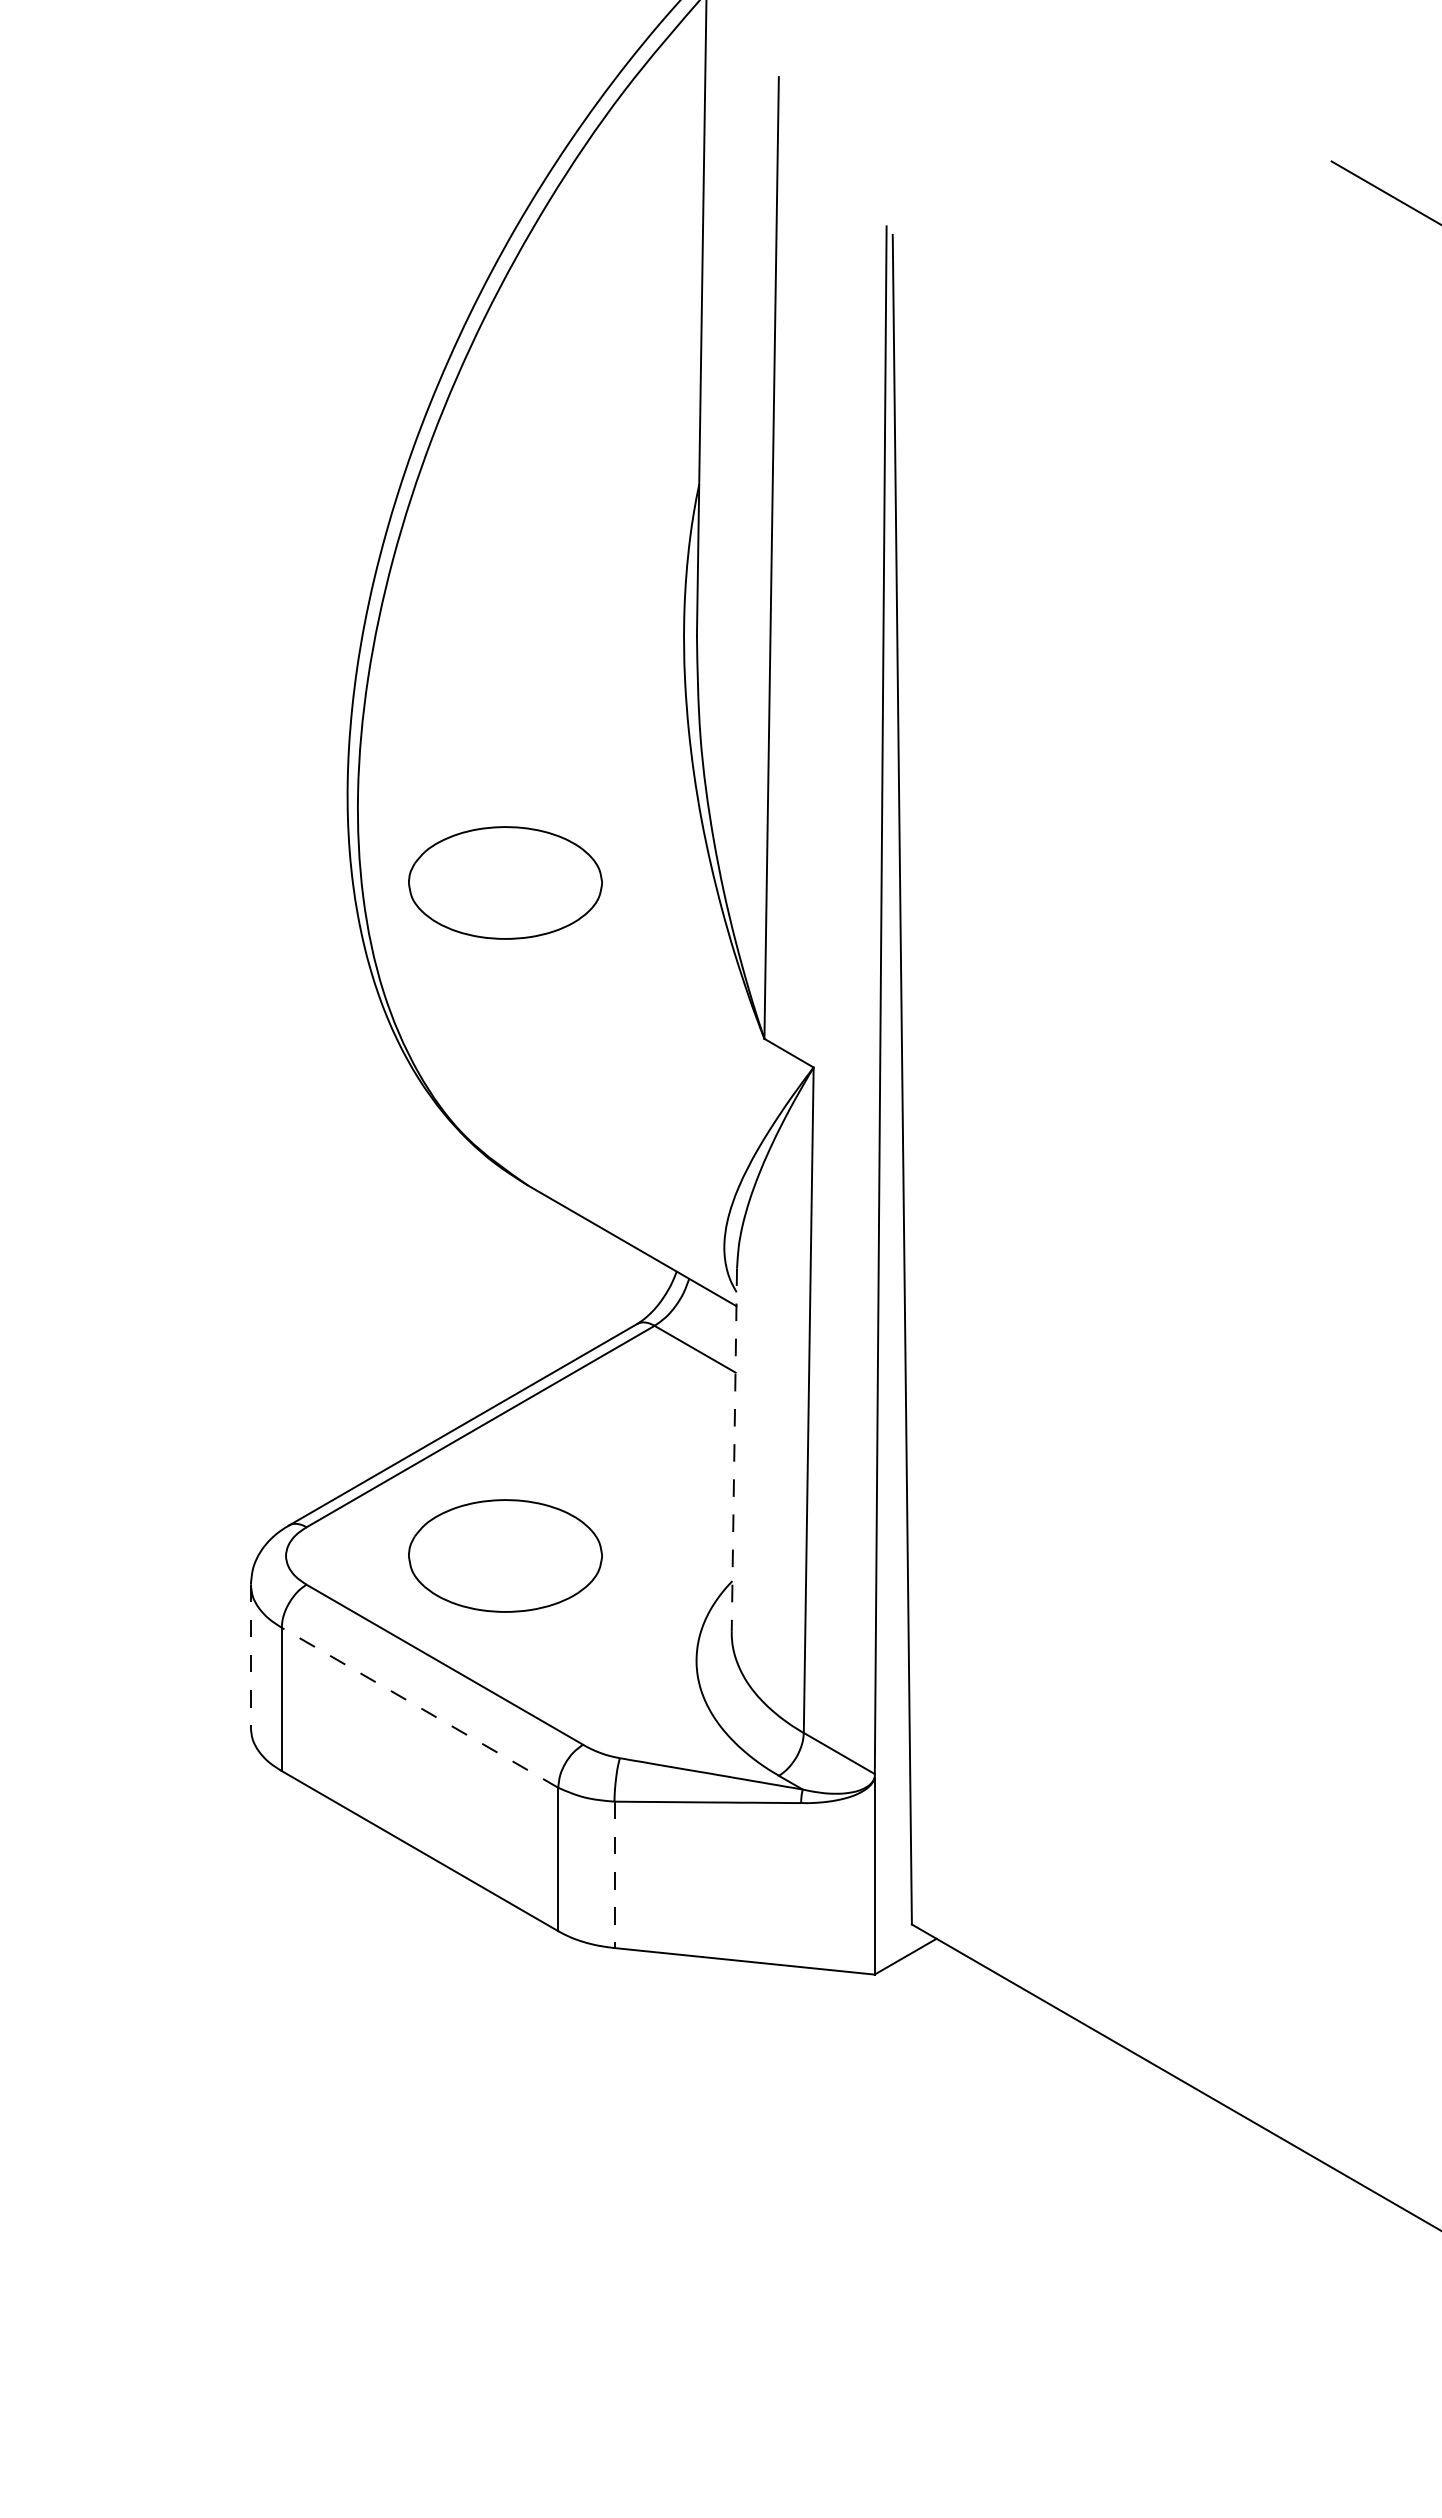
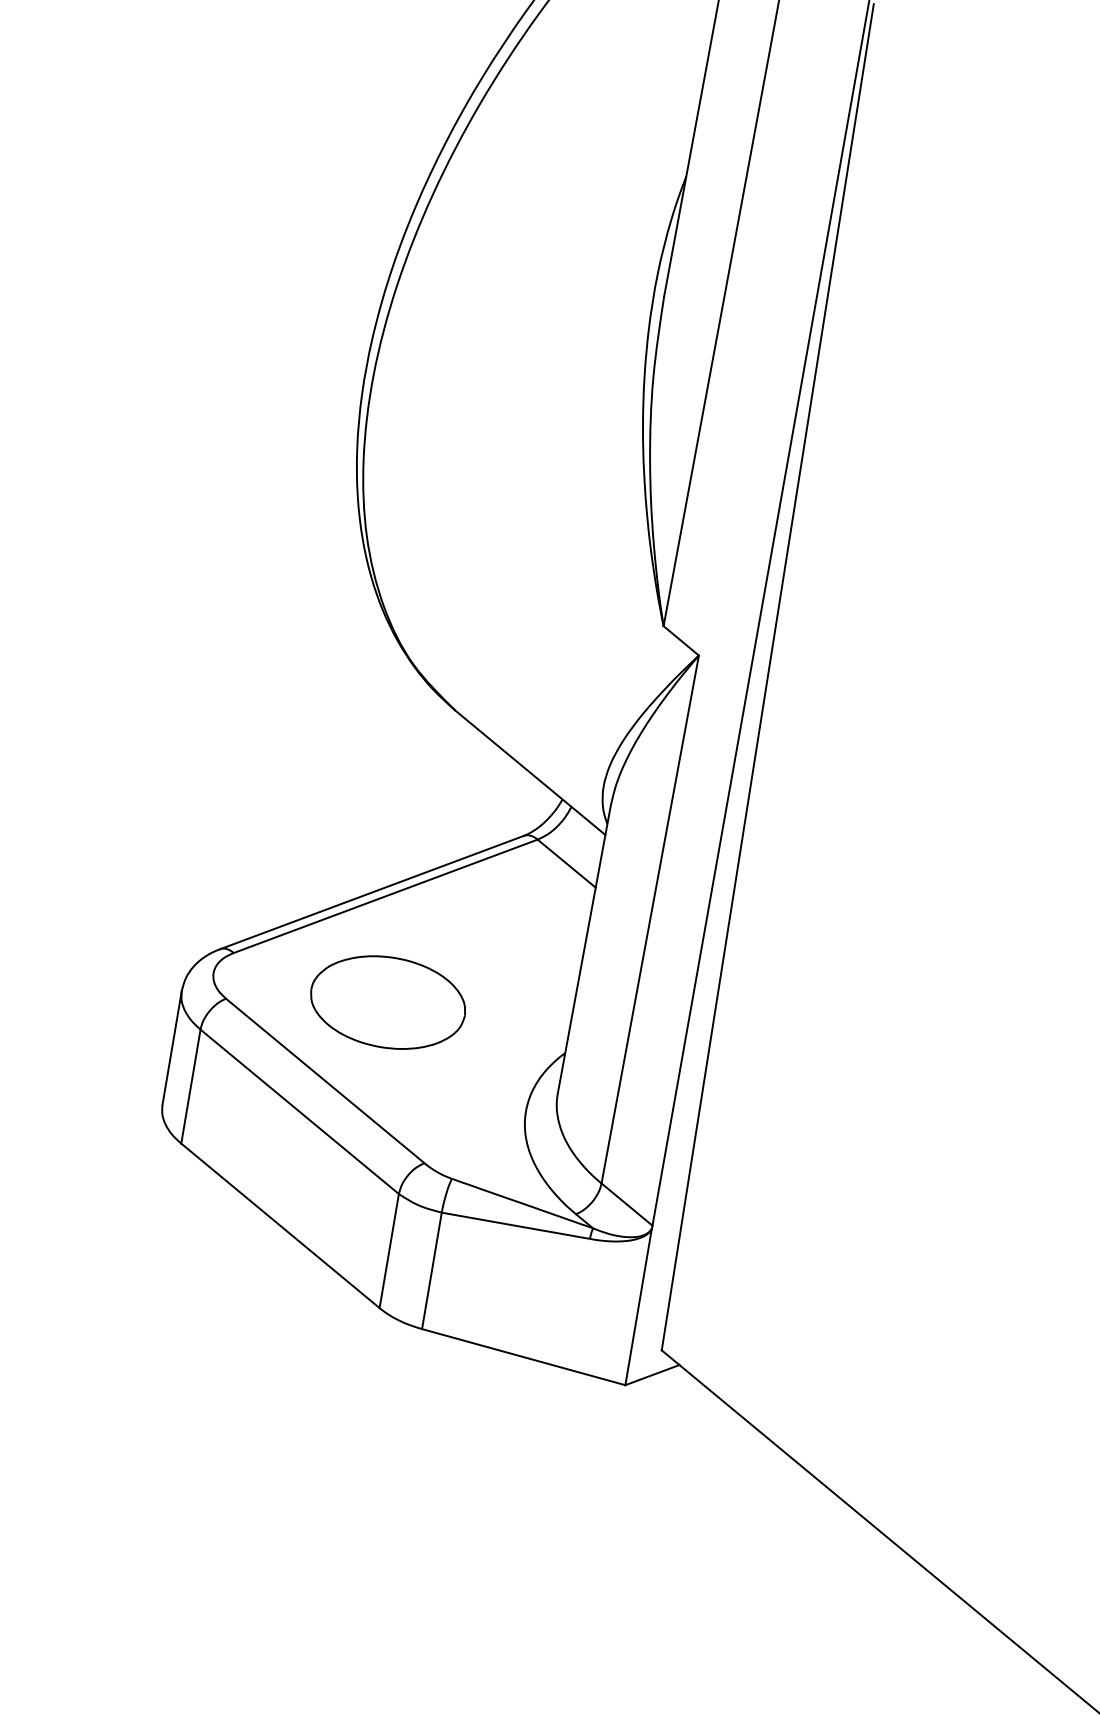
part: (505, 882) -> (478, 466), removed
line: (734, 1450) -> (584, 949), dashed -> solid
line: (250, 1656) -> (171, 1048), dashed -> solid
line: (420, 1707) -> (300, 1111), dashed -> solid
line: (614, 1875) -> (431, 1271), dashed -> solid

